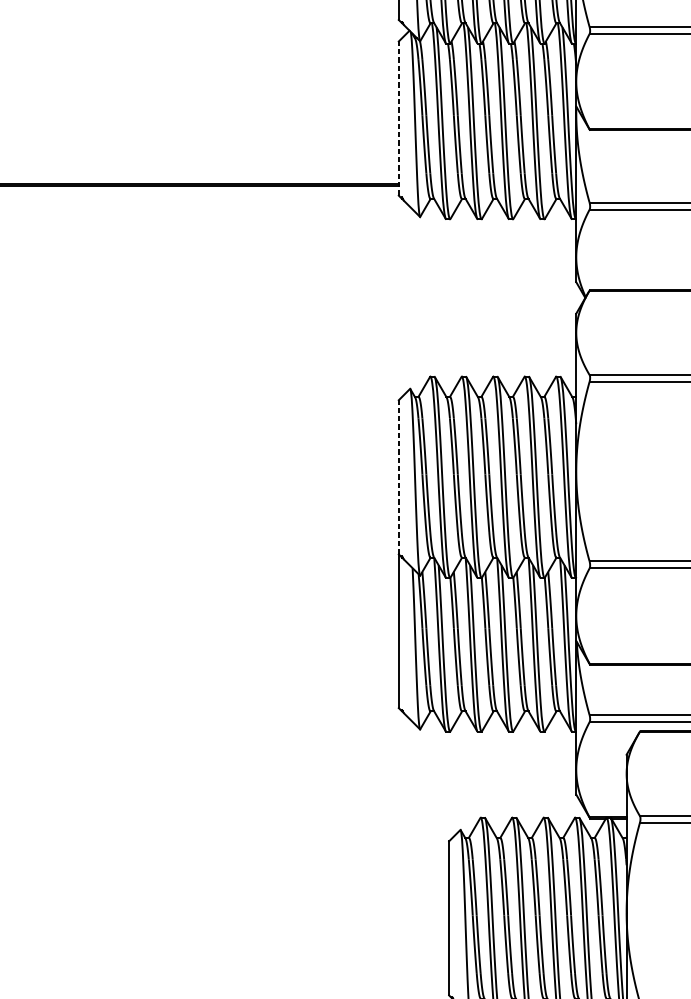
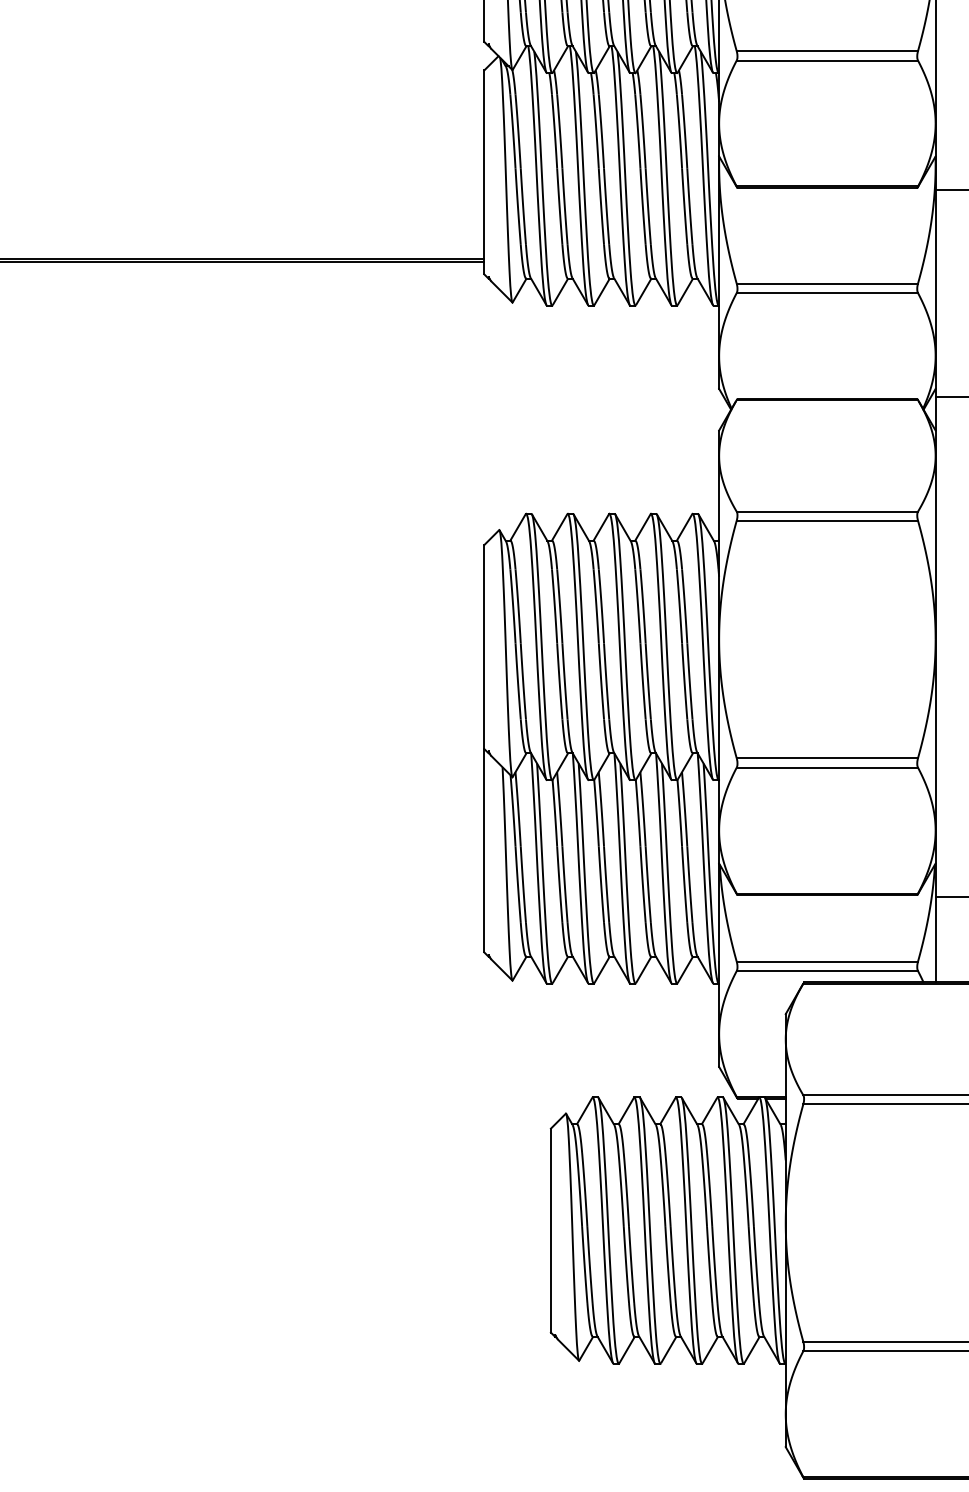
line: (398, 118) -> (484, 172), dashed -> solid
line: (398, 477) -> (484, 647), dashed -> solid

